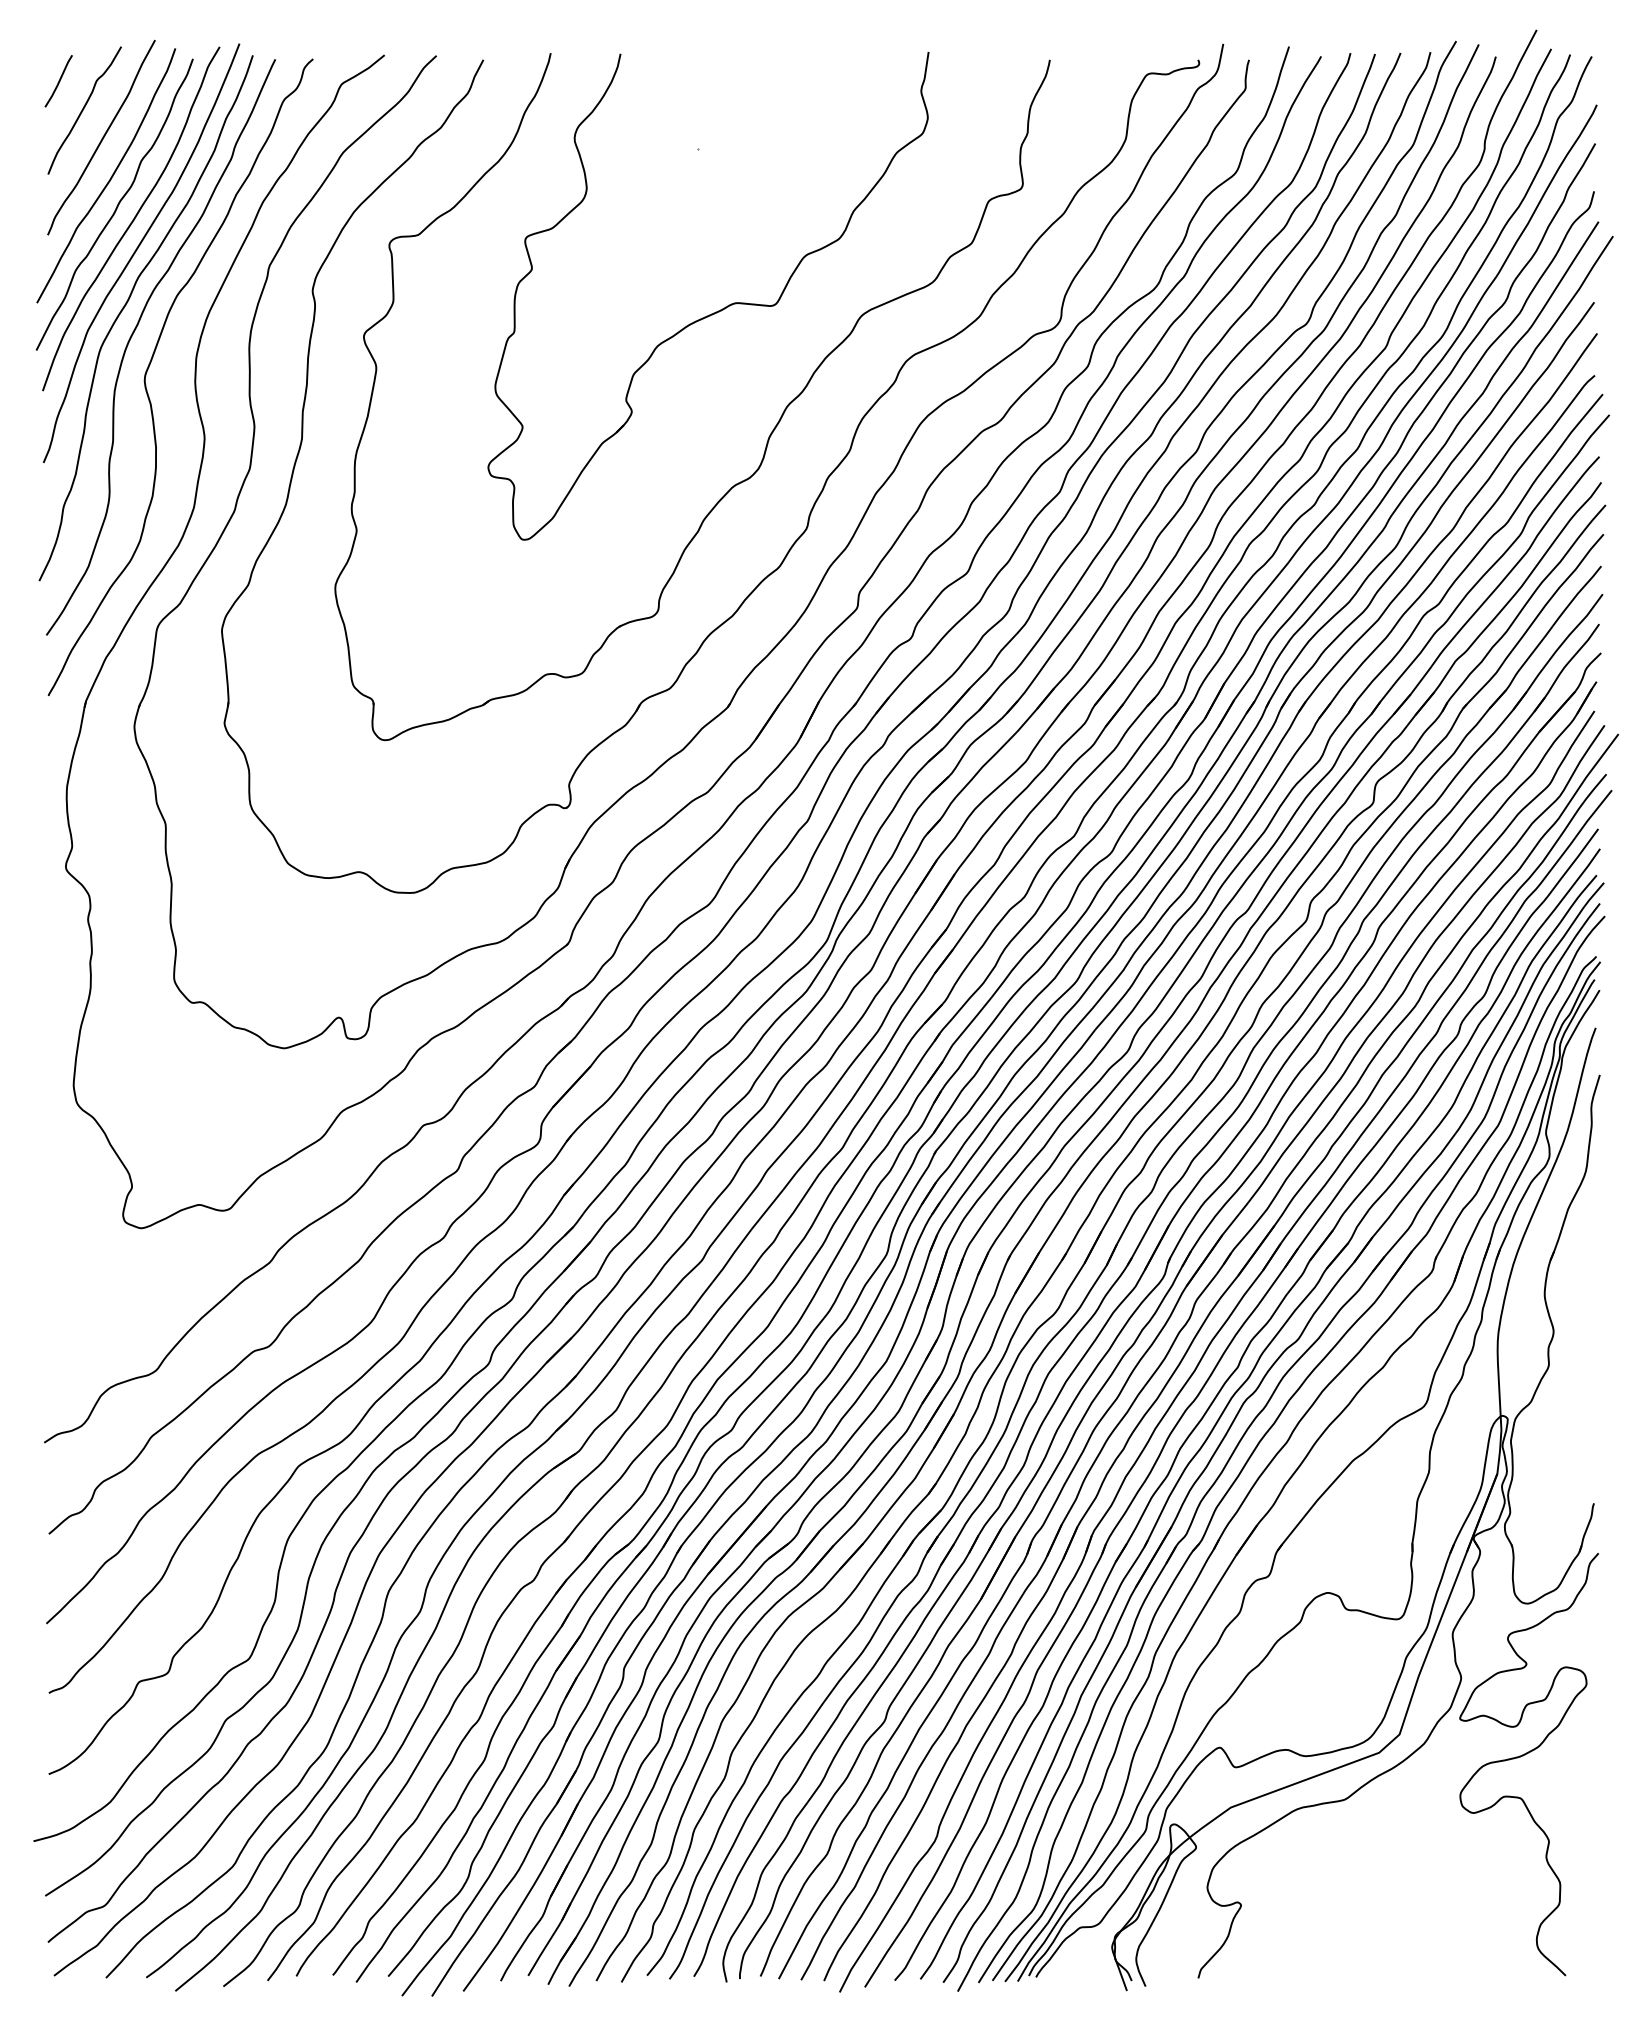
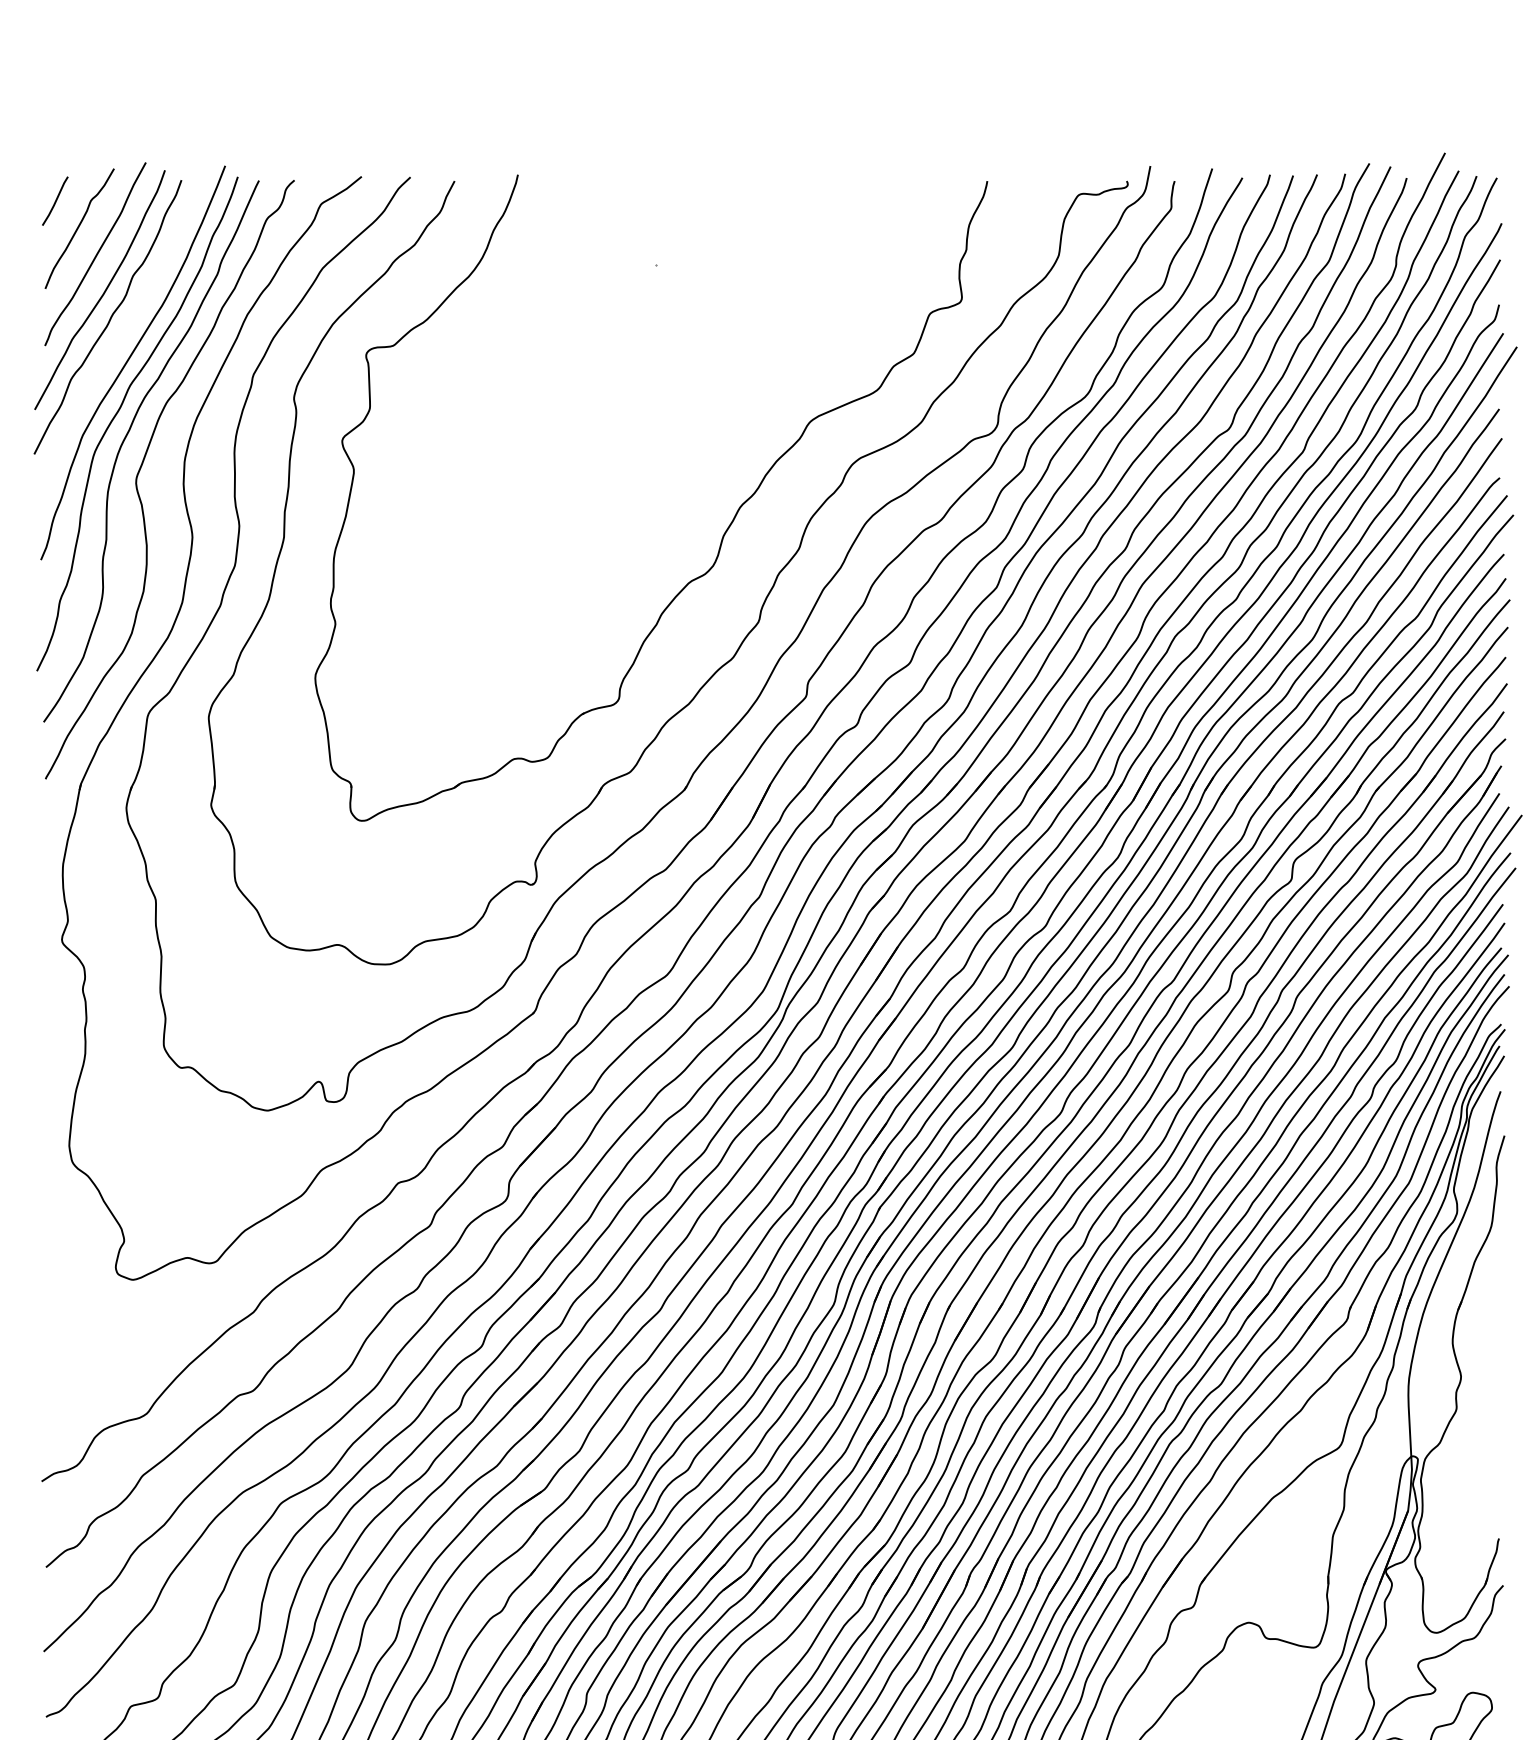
curve: (132, 219) -> (124, 331), removed
part: (713, 312) -> (671, 418), removed

